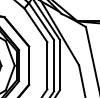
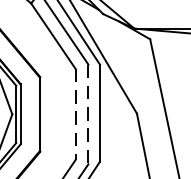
line: (47, 65) -> (75, 113), solid -> dashed
line: (54, 65) -> (89, 113), solid -> dashed

